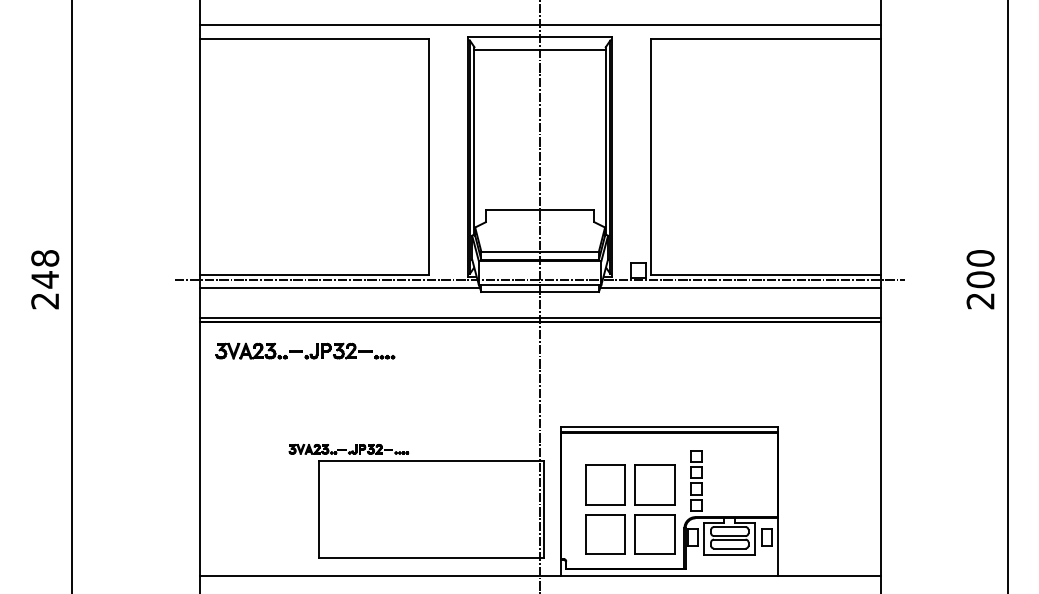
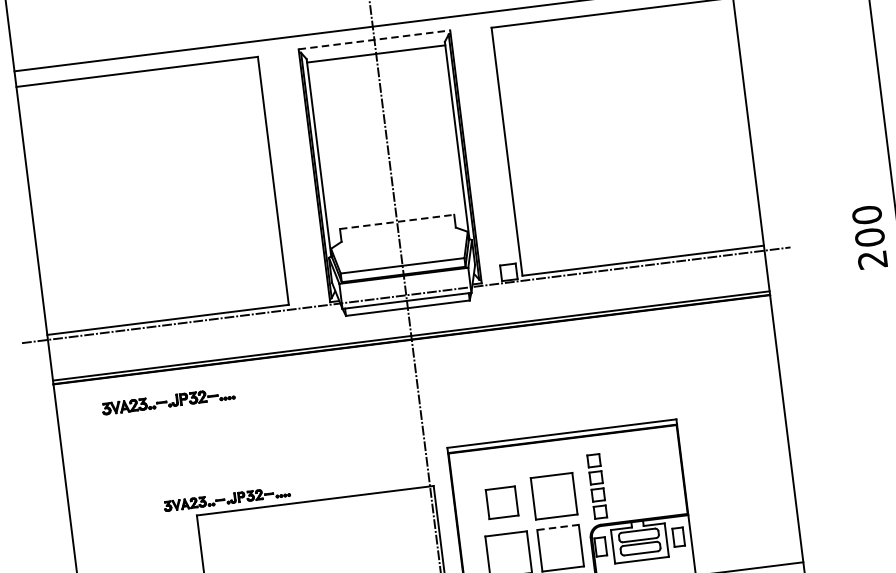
line: (540, 37) -> (374, 40), solid -> dashed
line: (540, 210) -> (397, 222), solid -> dashed
line: (339, 287) -> (196, 329), removed
line: (740, 287) -> (618, 277), removed
part: (305, 350) -> (168, 400), size x0.7
part: (605, 484) -> (501, 502), size x0.7
line: (655, 514) -> (558, 527), solid -> dashed

